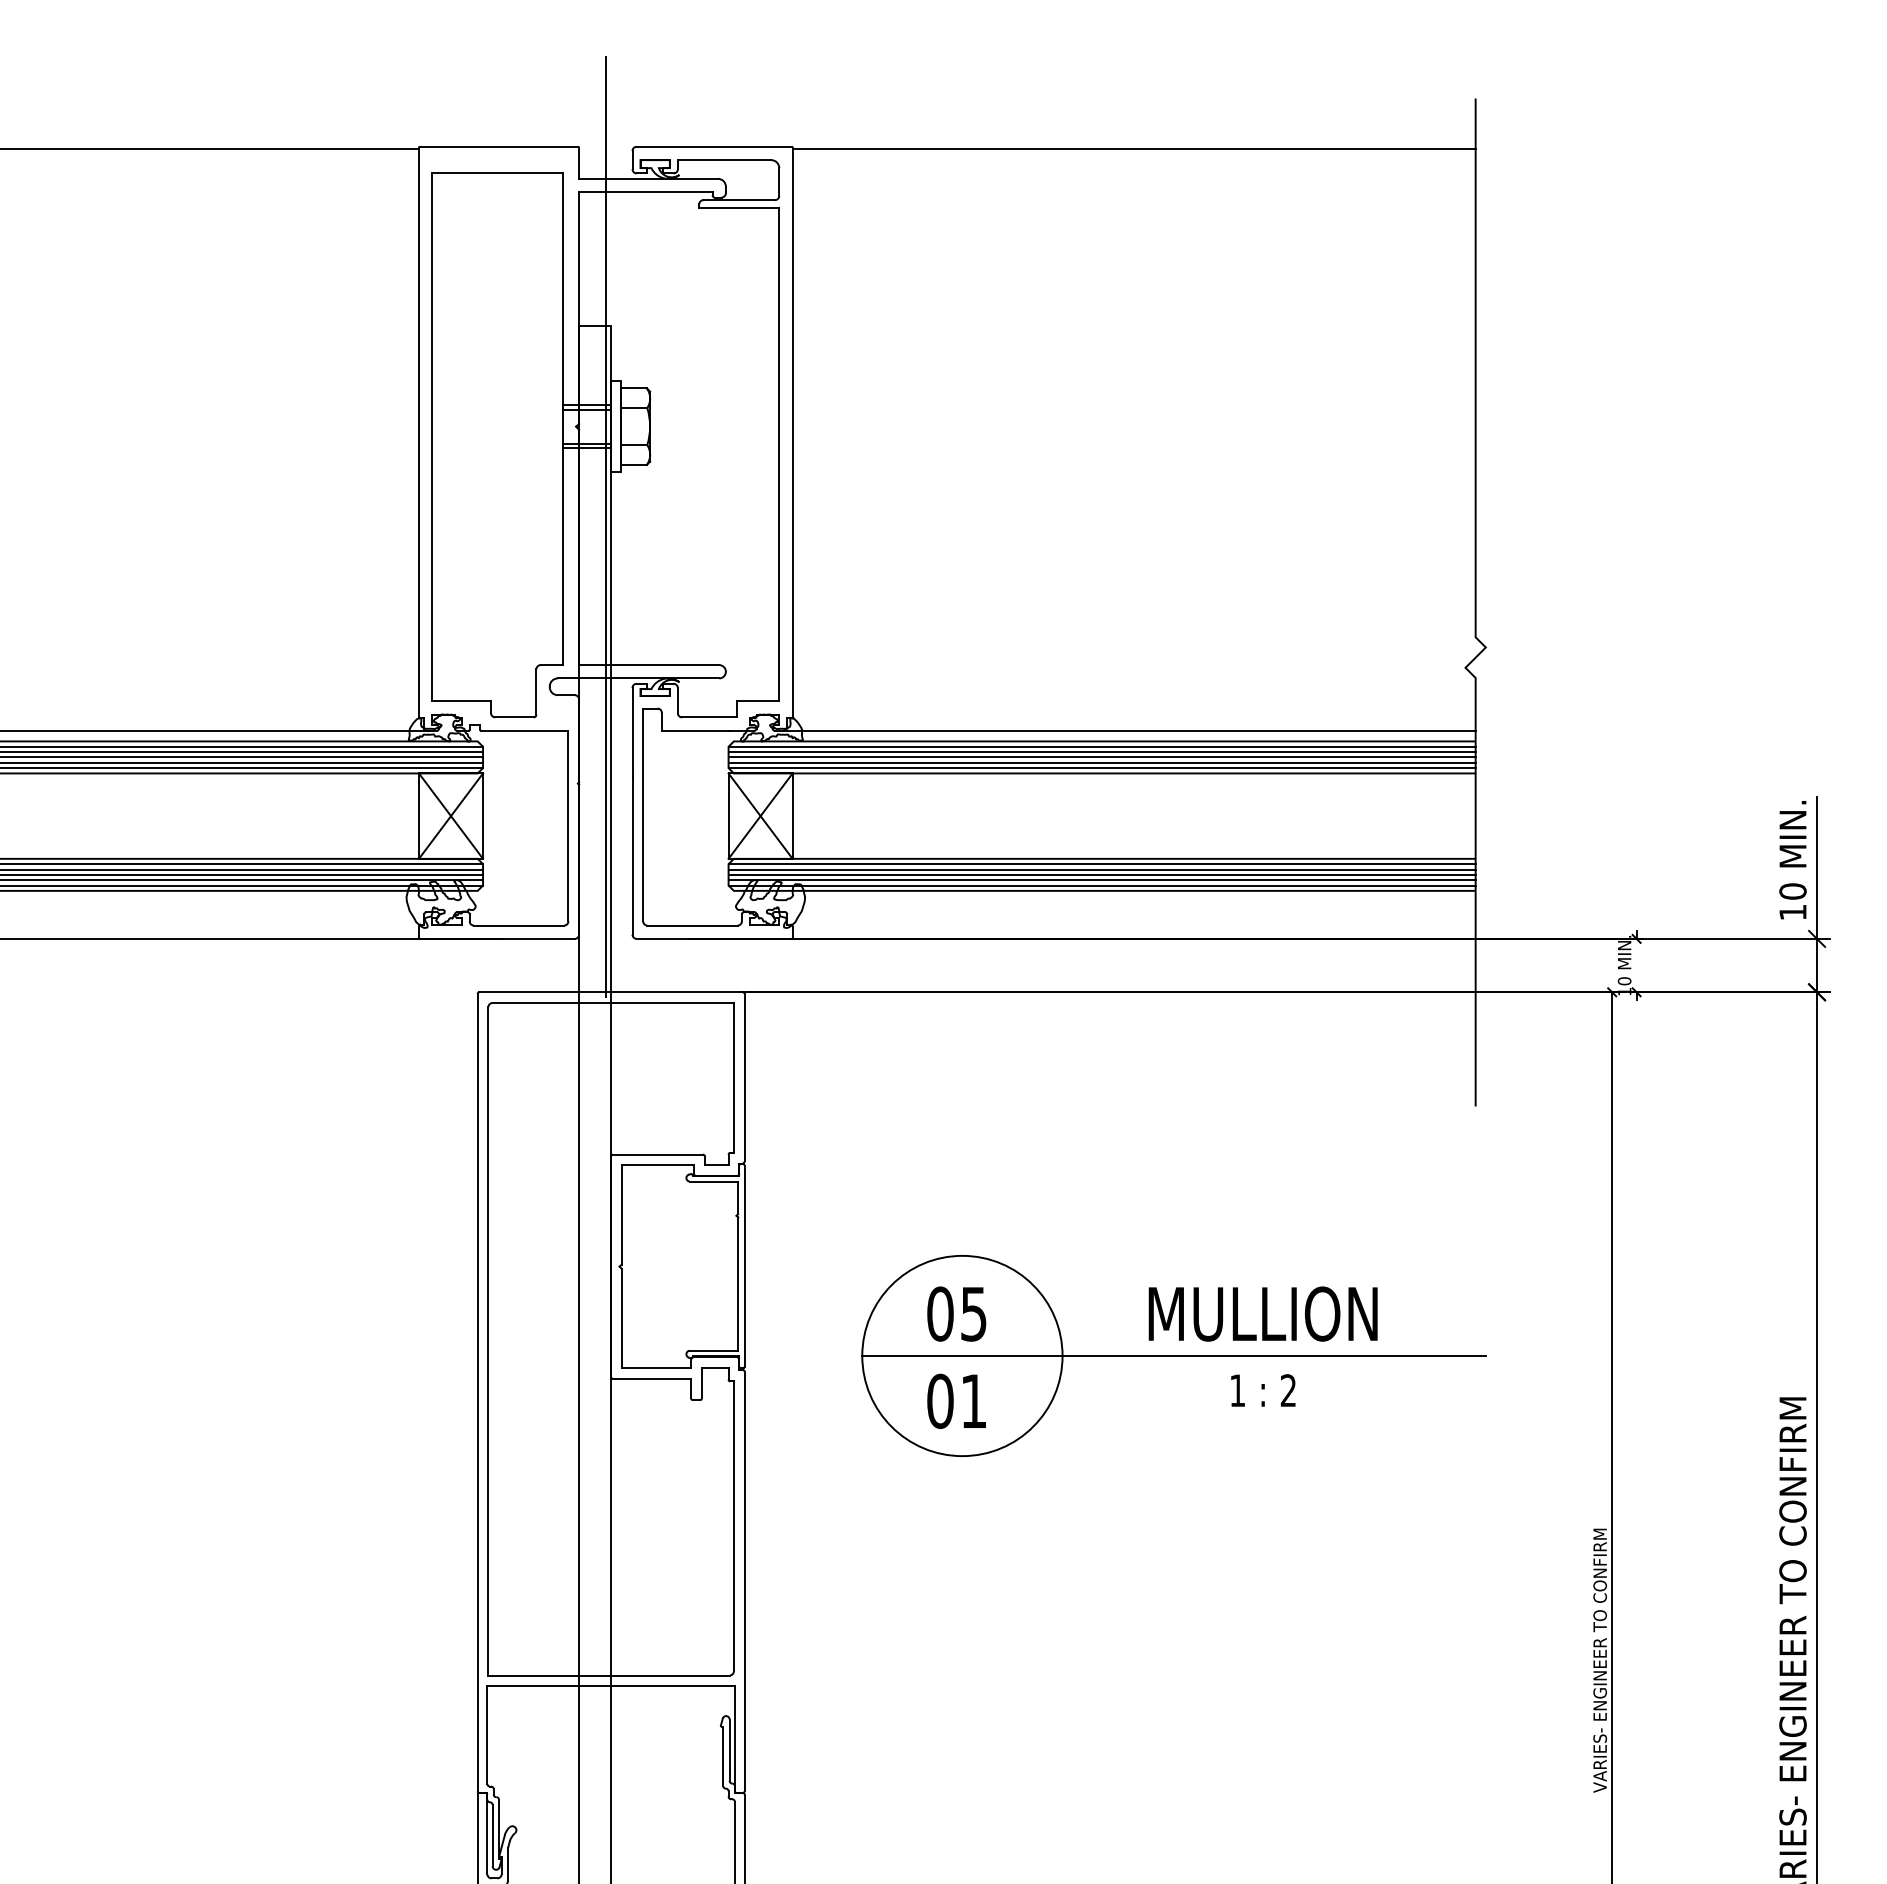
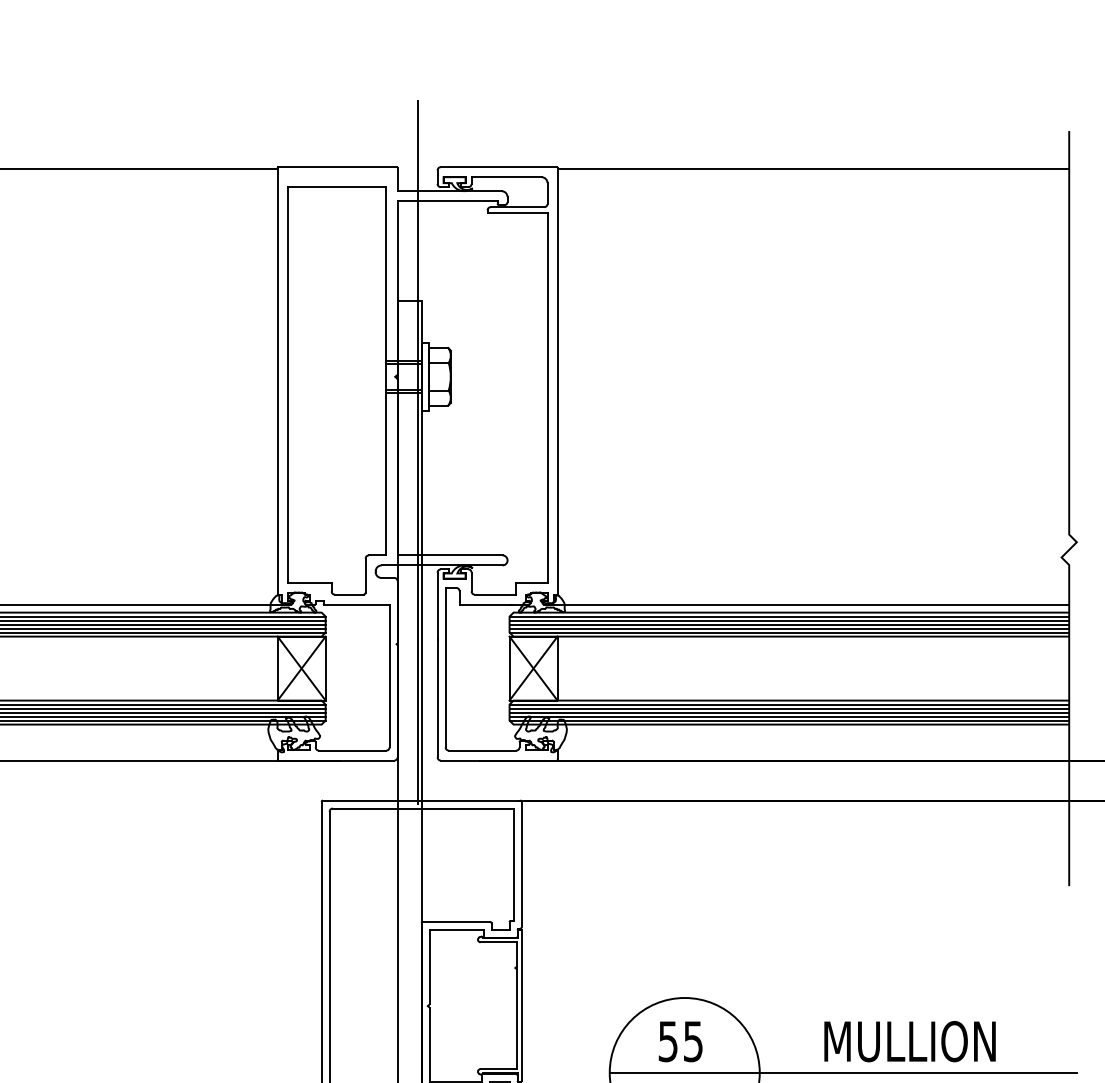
text: (940, 1313) -> (668, 1041), 05 -> 55

